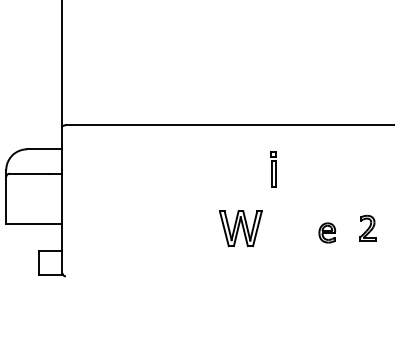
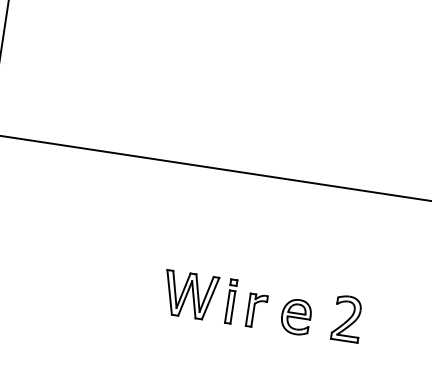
part: (273, 169) -> (230, 301), moved
part: (367, 227) -> (347, 317), size x1.43
part: (295, 232) -> (257, 310), added
part: (327, 232) -> (296, 316), size x1.43

